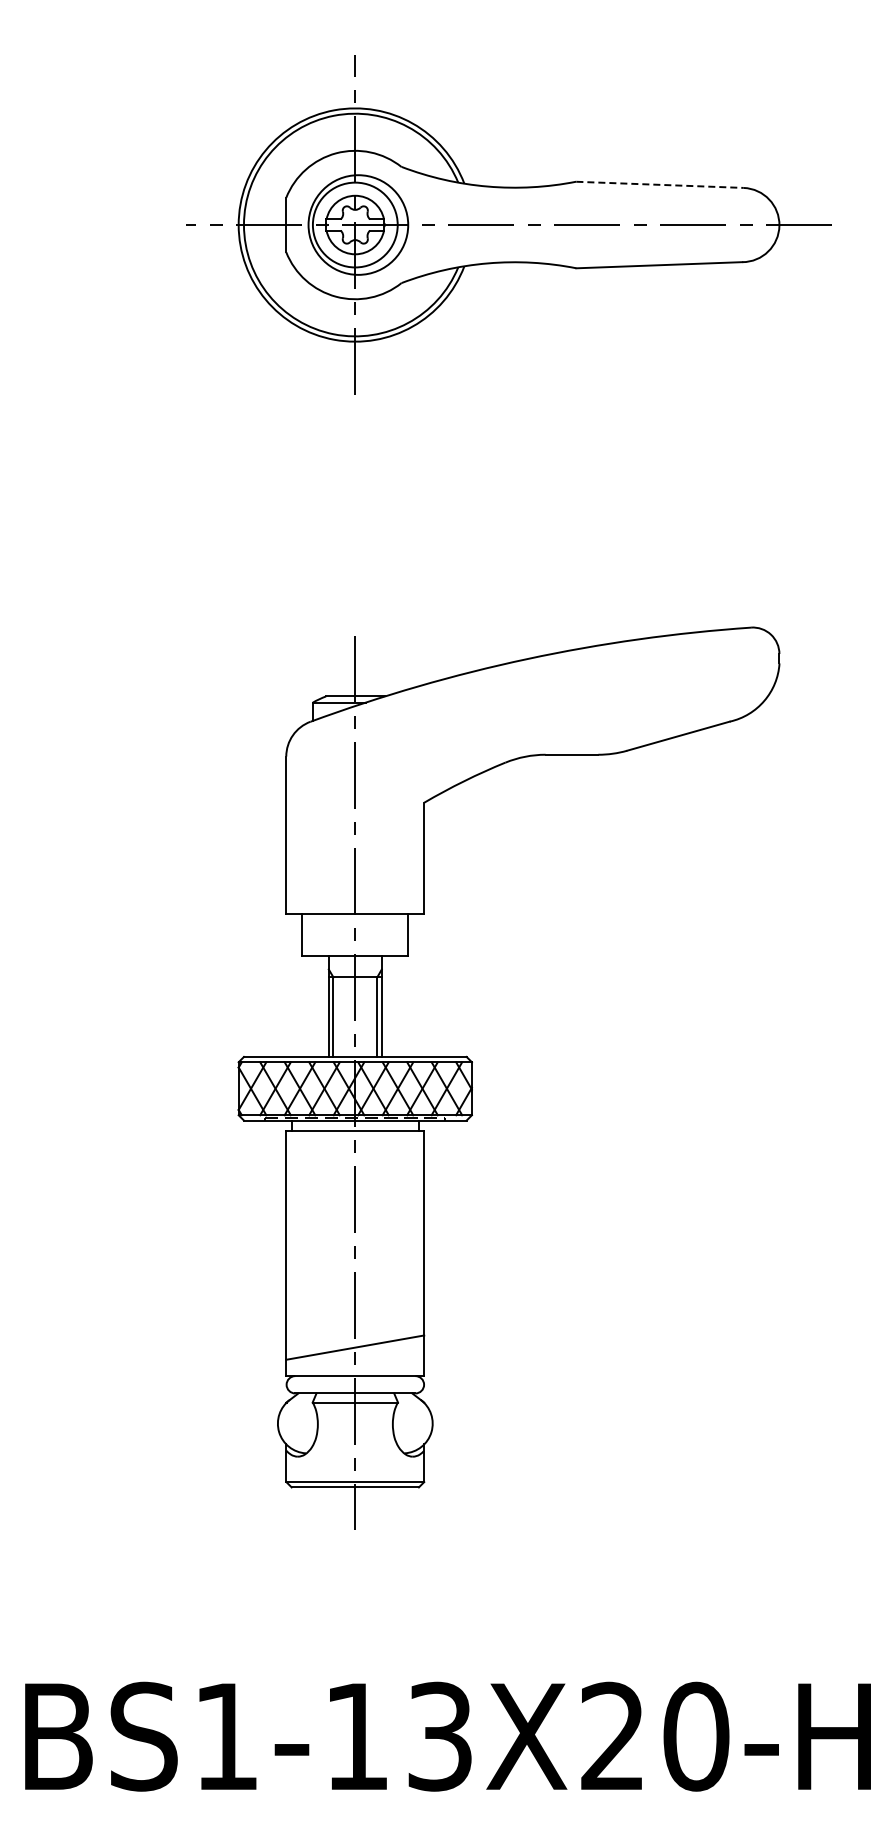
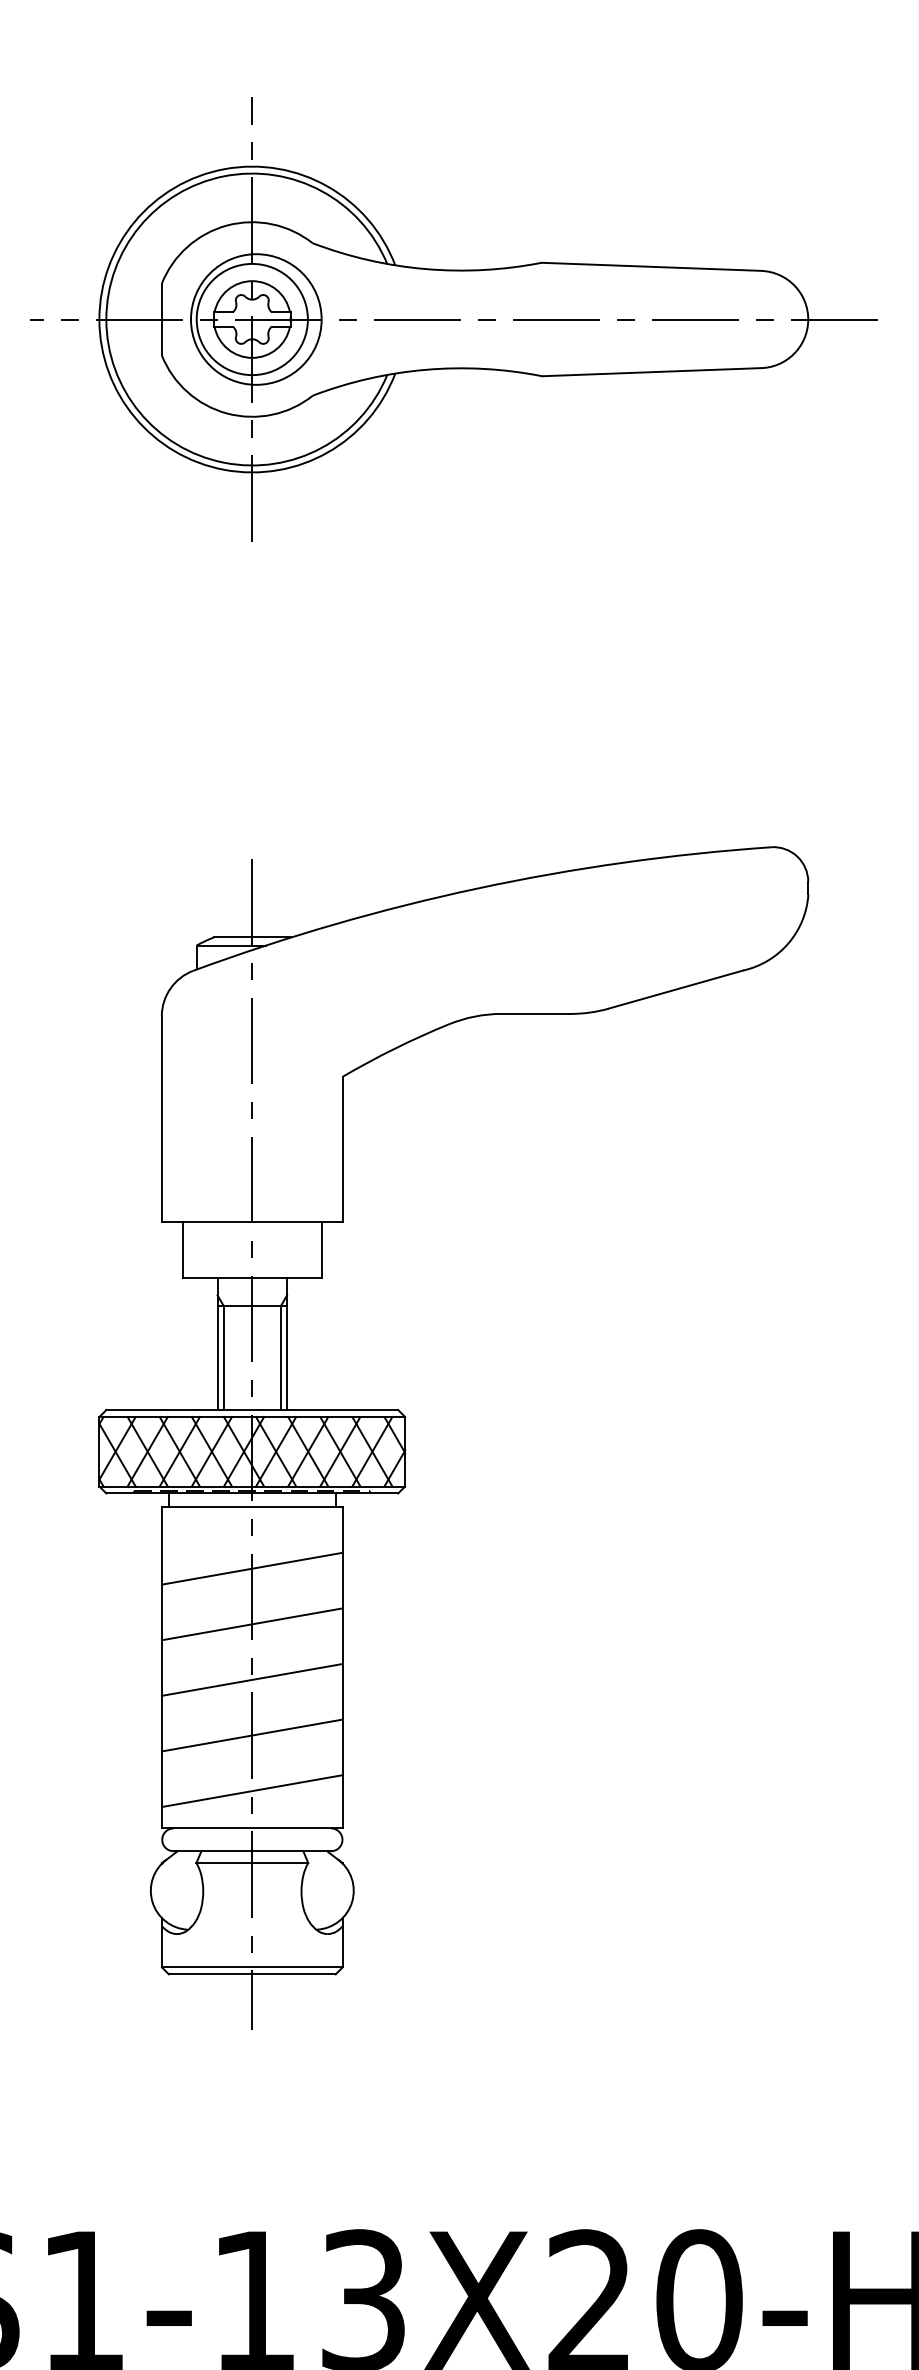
line: (660, 184) -> (652, 266), dashed -> solid
line: (355, 1177) -> (252, 1568), added
line: (355, 1220) -> (252, 1624), added
line: (355, 1262) -> (252, 1679), added
line: (355, 1305) -> (252, 1735), added

